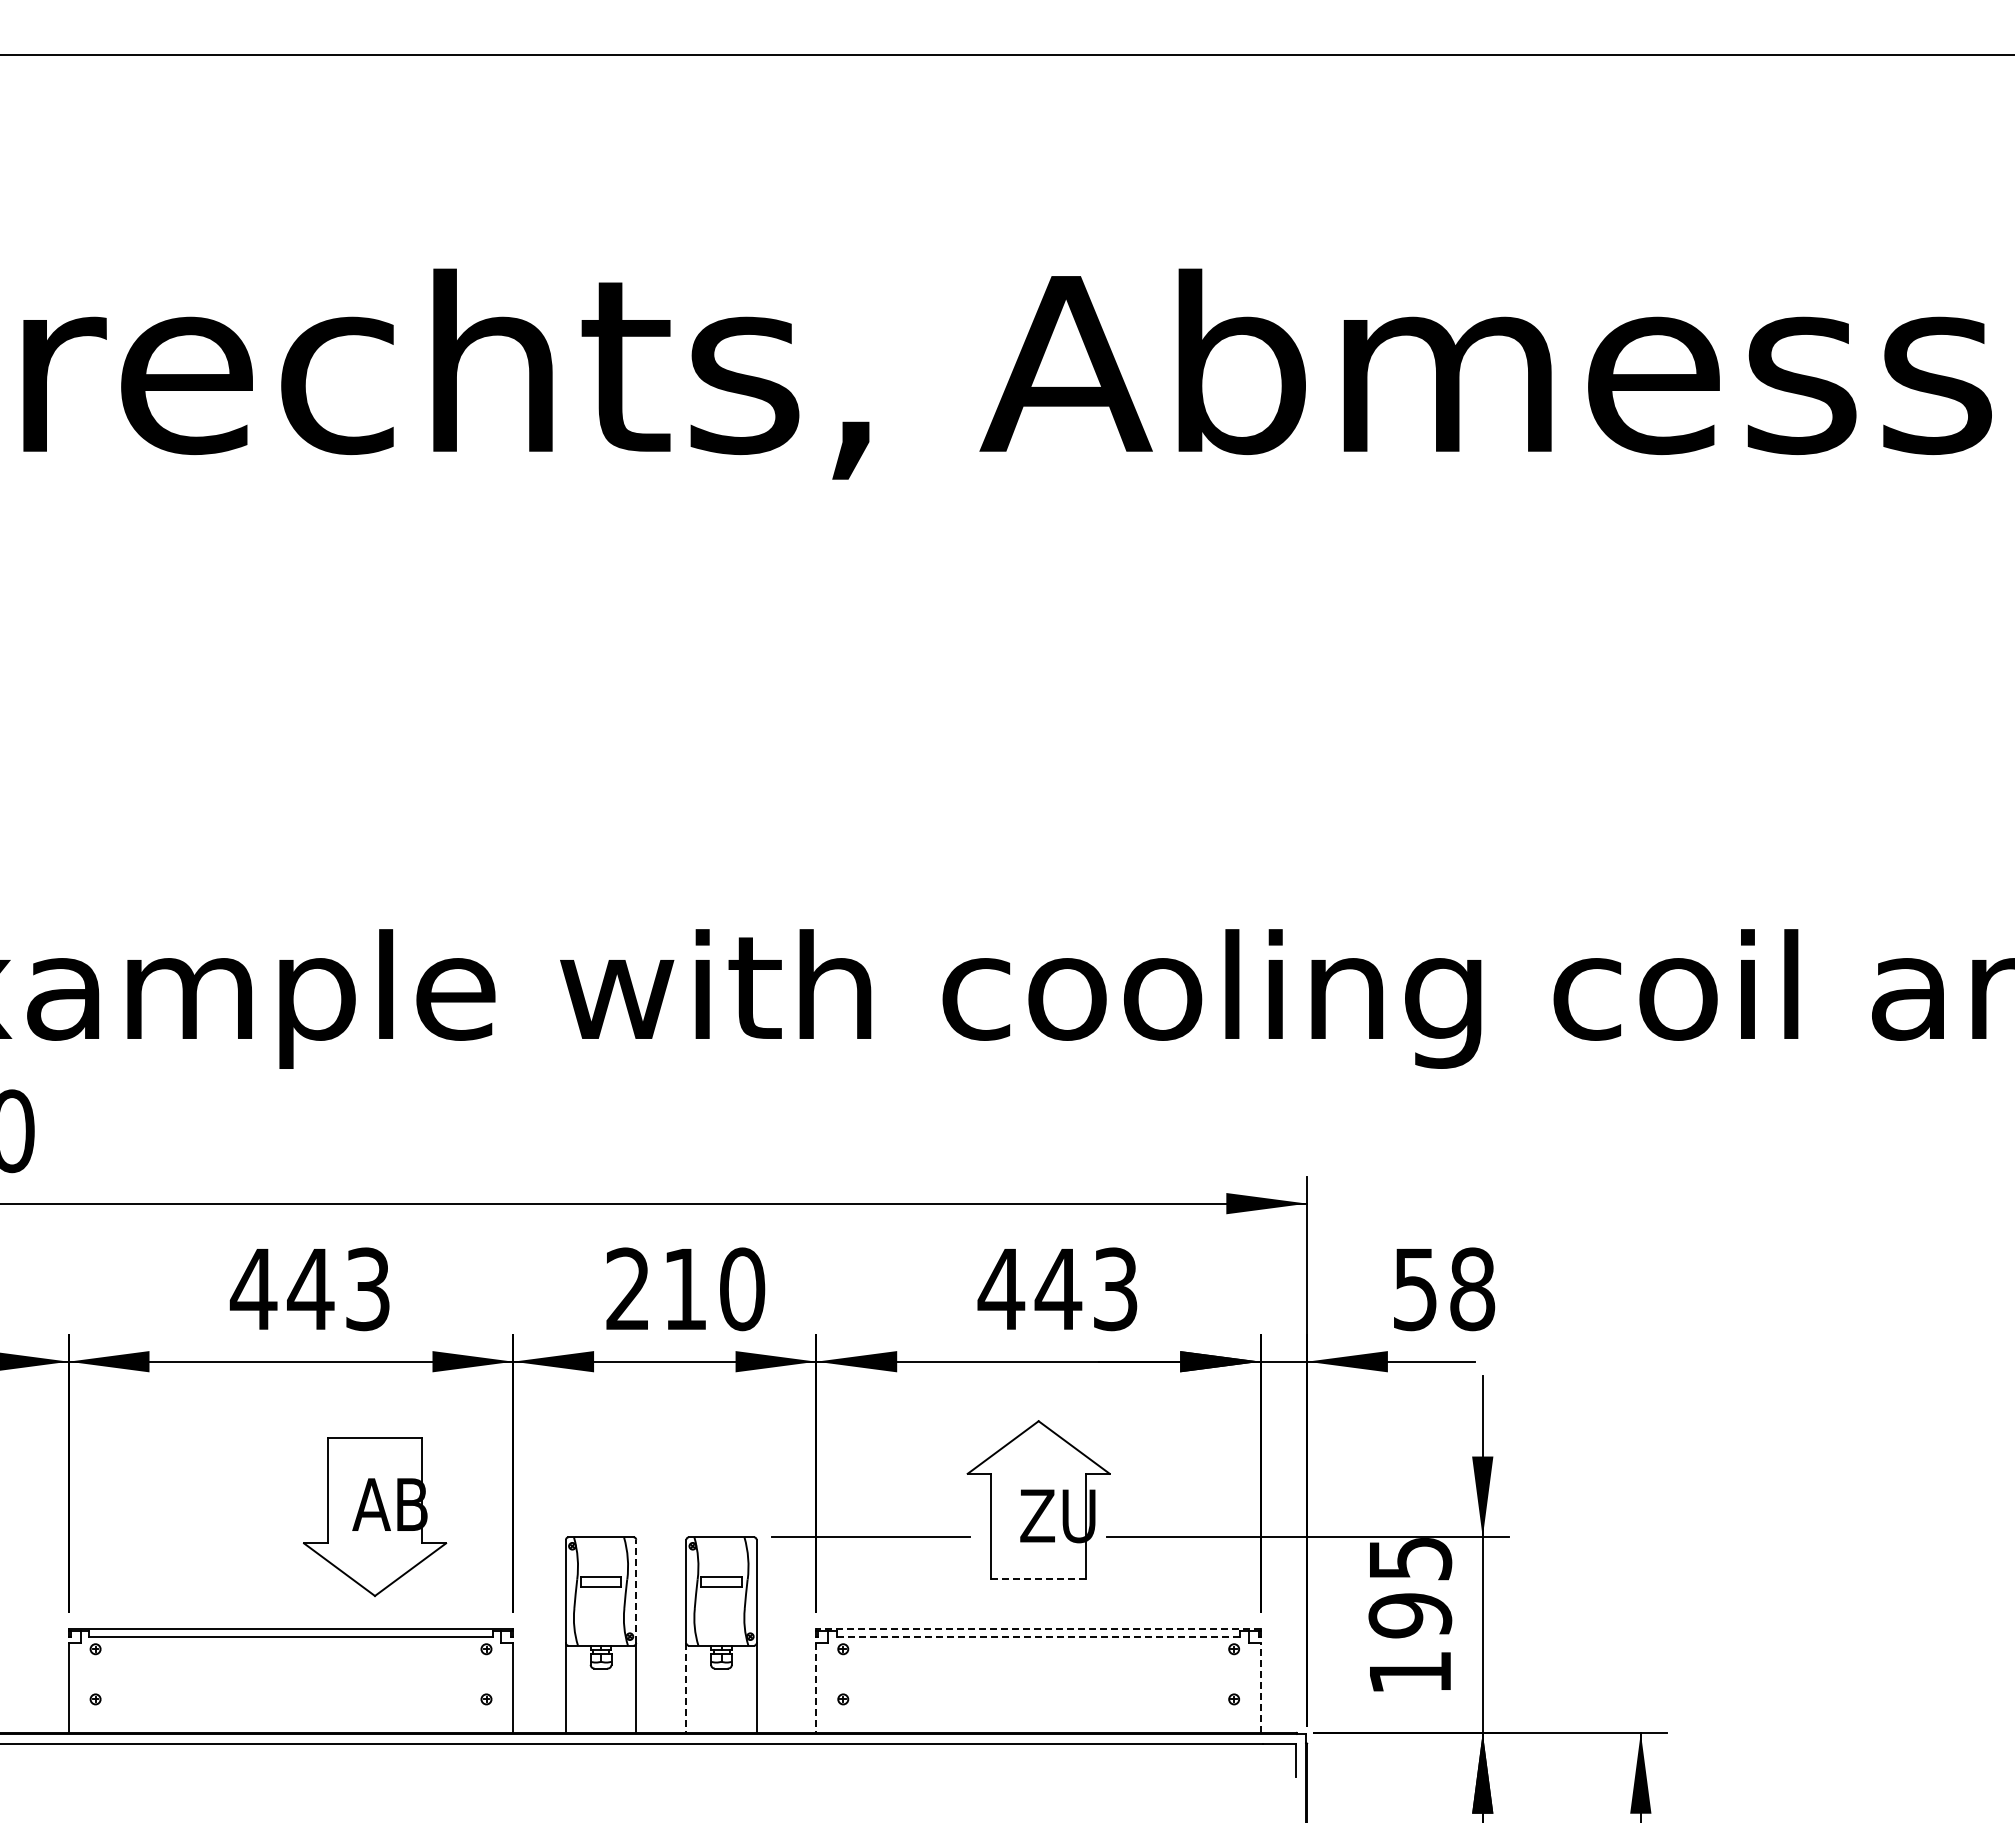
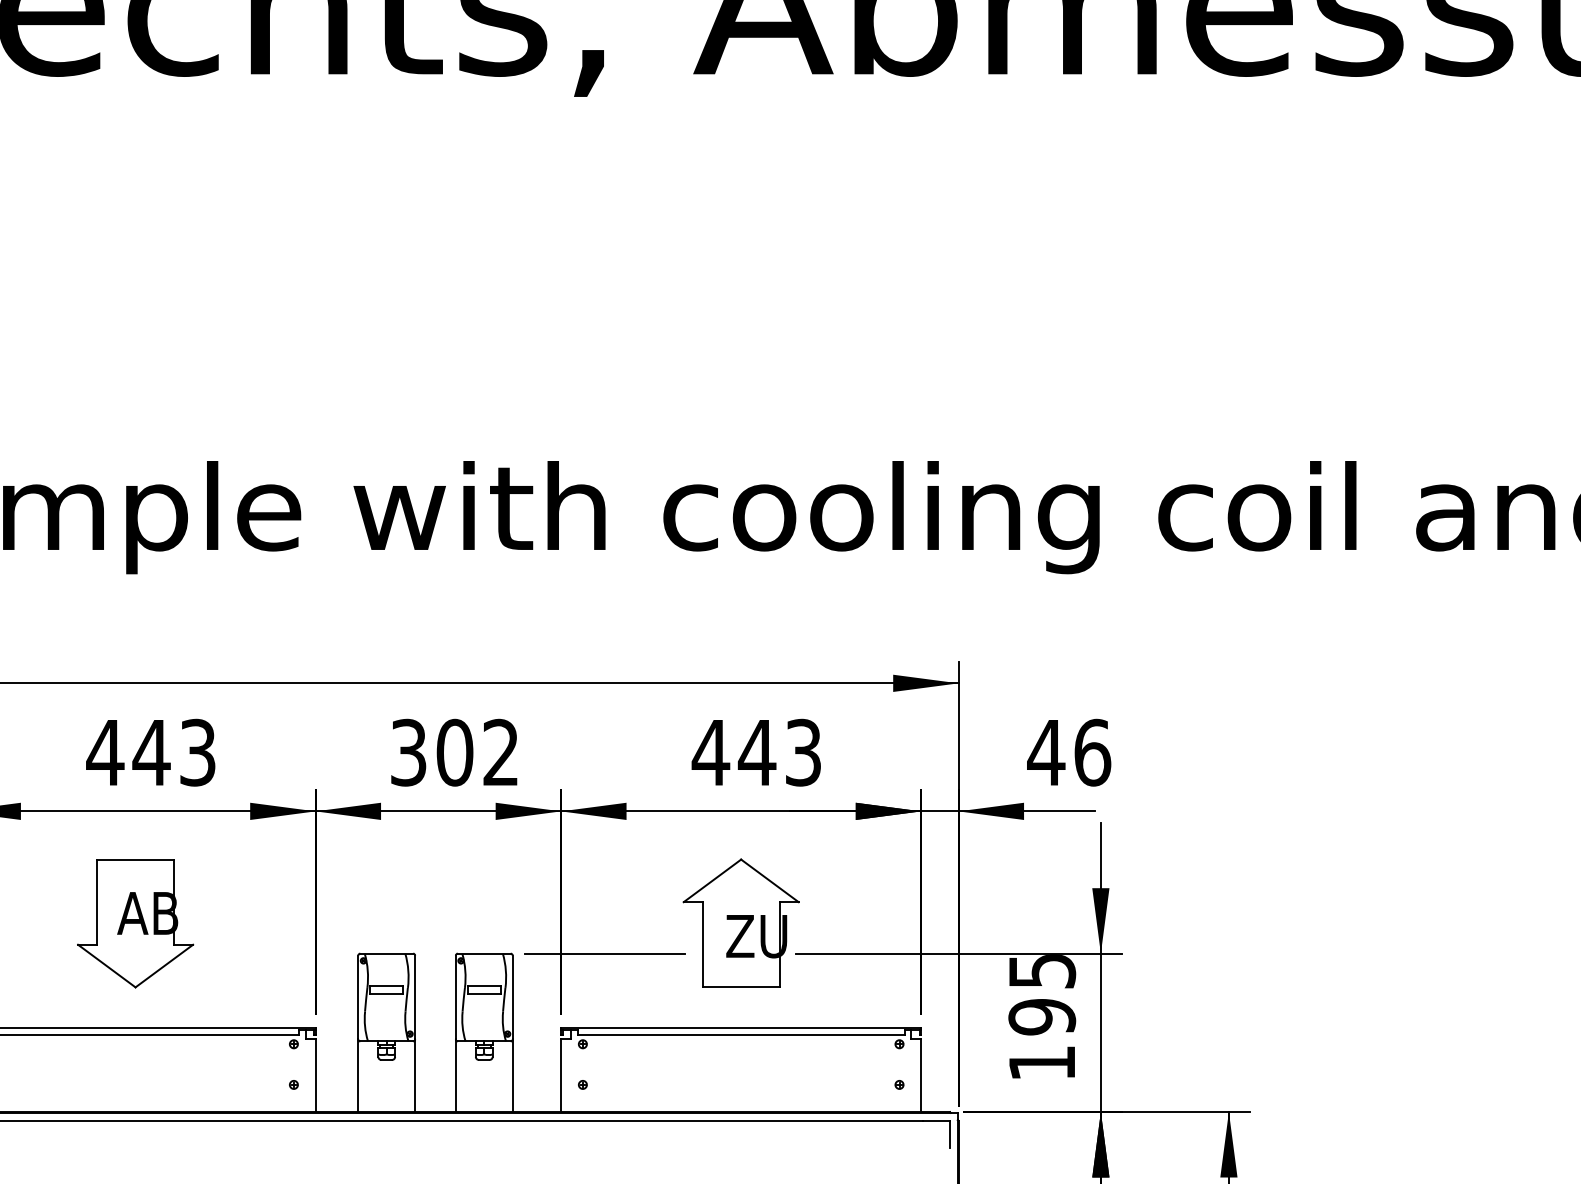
text: (685, 1289) -> (455, 752), 210 -> 302
text: (1443, 1289) -> (1069, 752), 58 -> 46
part: (375, 1516) -> (135, 922), moved
line: (1038, 1578) -> (741, 986), dashed -> solid
line: (636, 1591) -> (415, 997), dashed -> solid
line: (1038, 1629) -> (741, 1028), dashed -> solid
line: (1038, 1637) -> (741, 1034), dashed -> solid
line: (686, 1688) -> (455, 1076), dashed -> solid
line: (816, 1688) -> (561, 1076), dashed -> solid
line: (1260, 1688) -> (920, 1076), dashed -> solid

